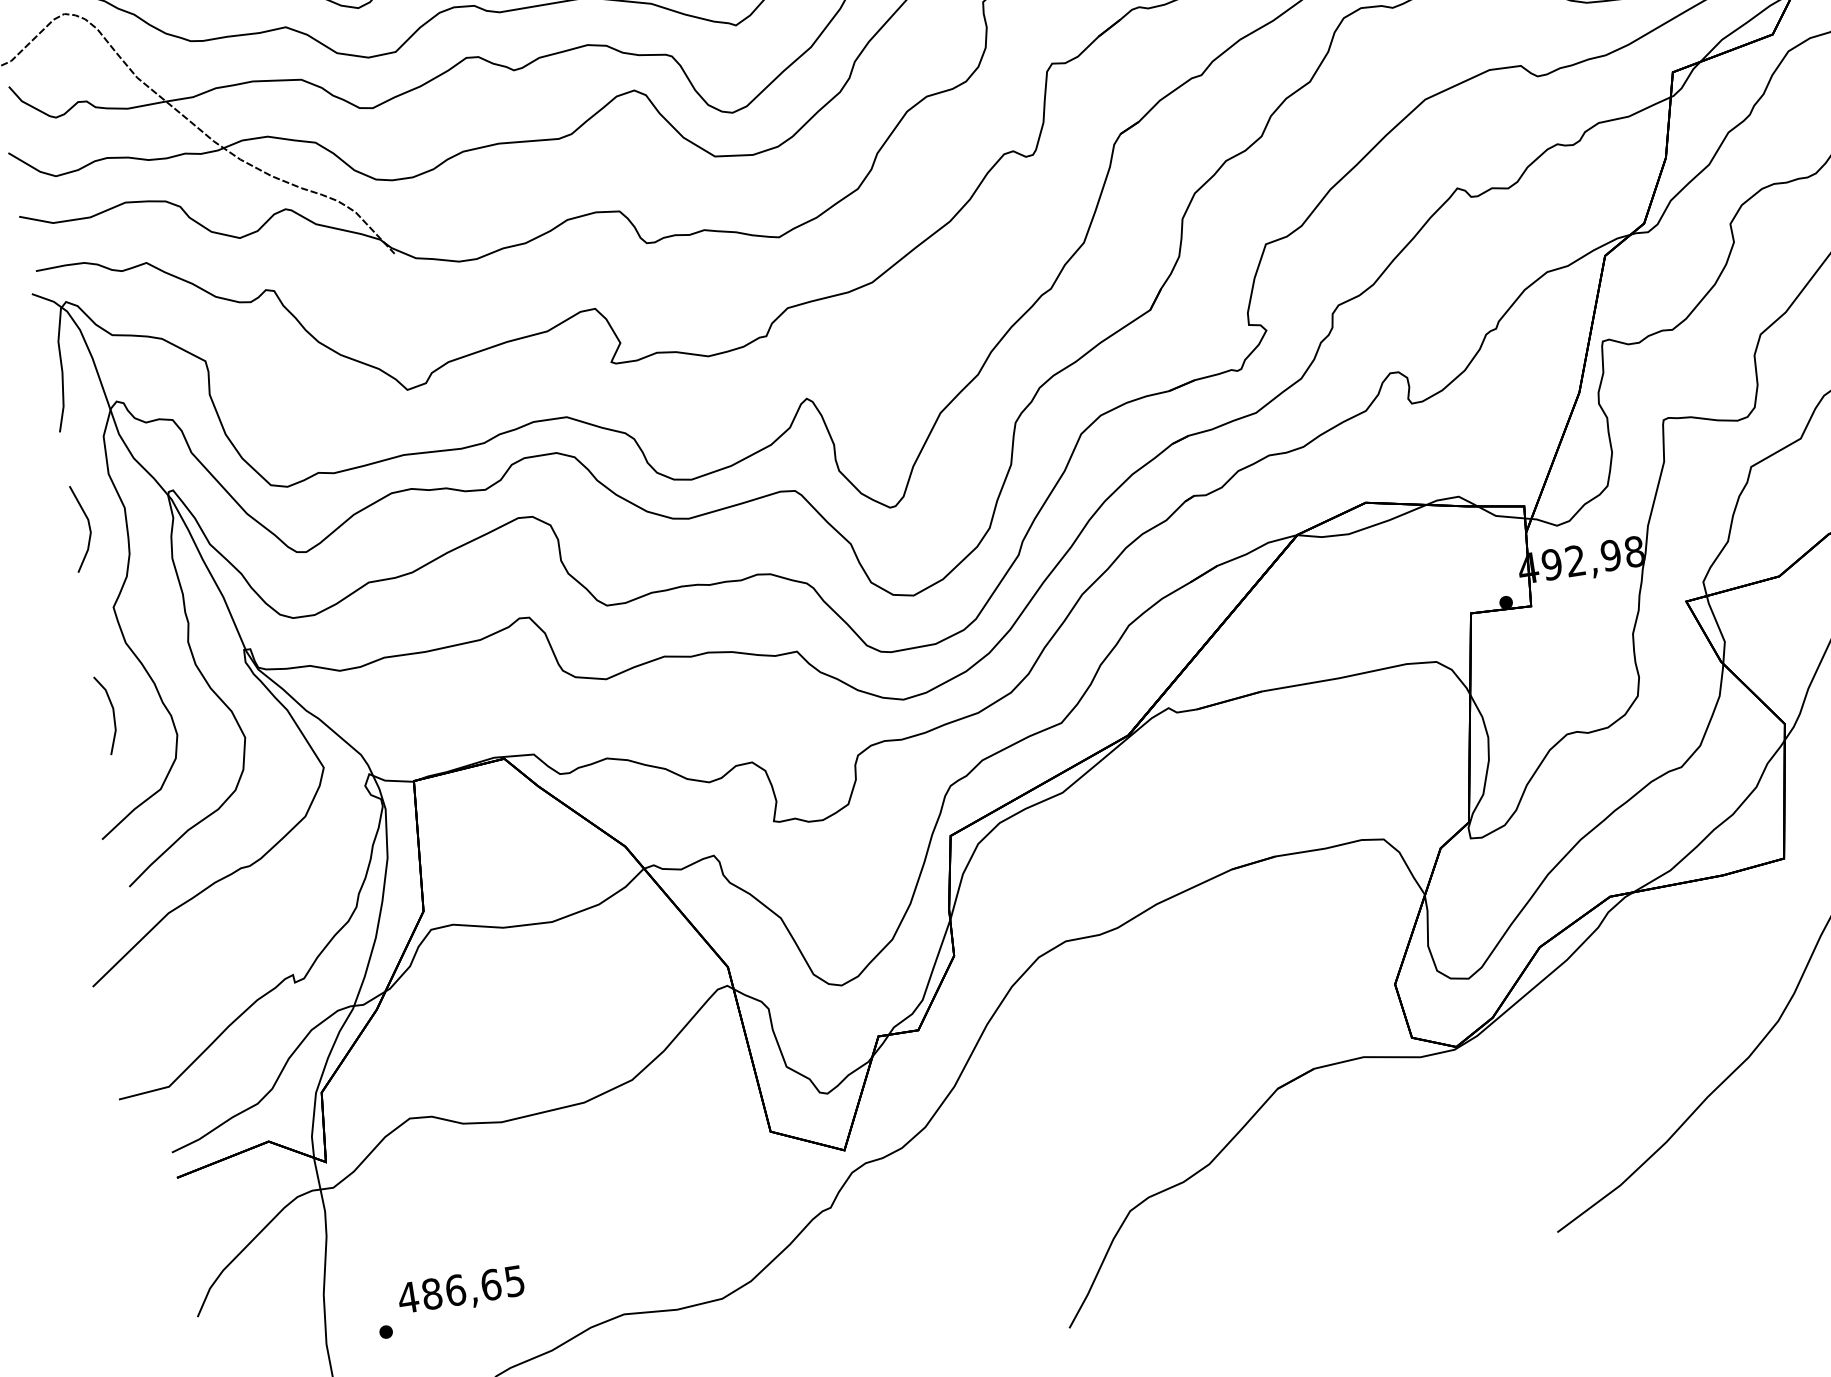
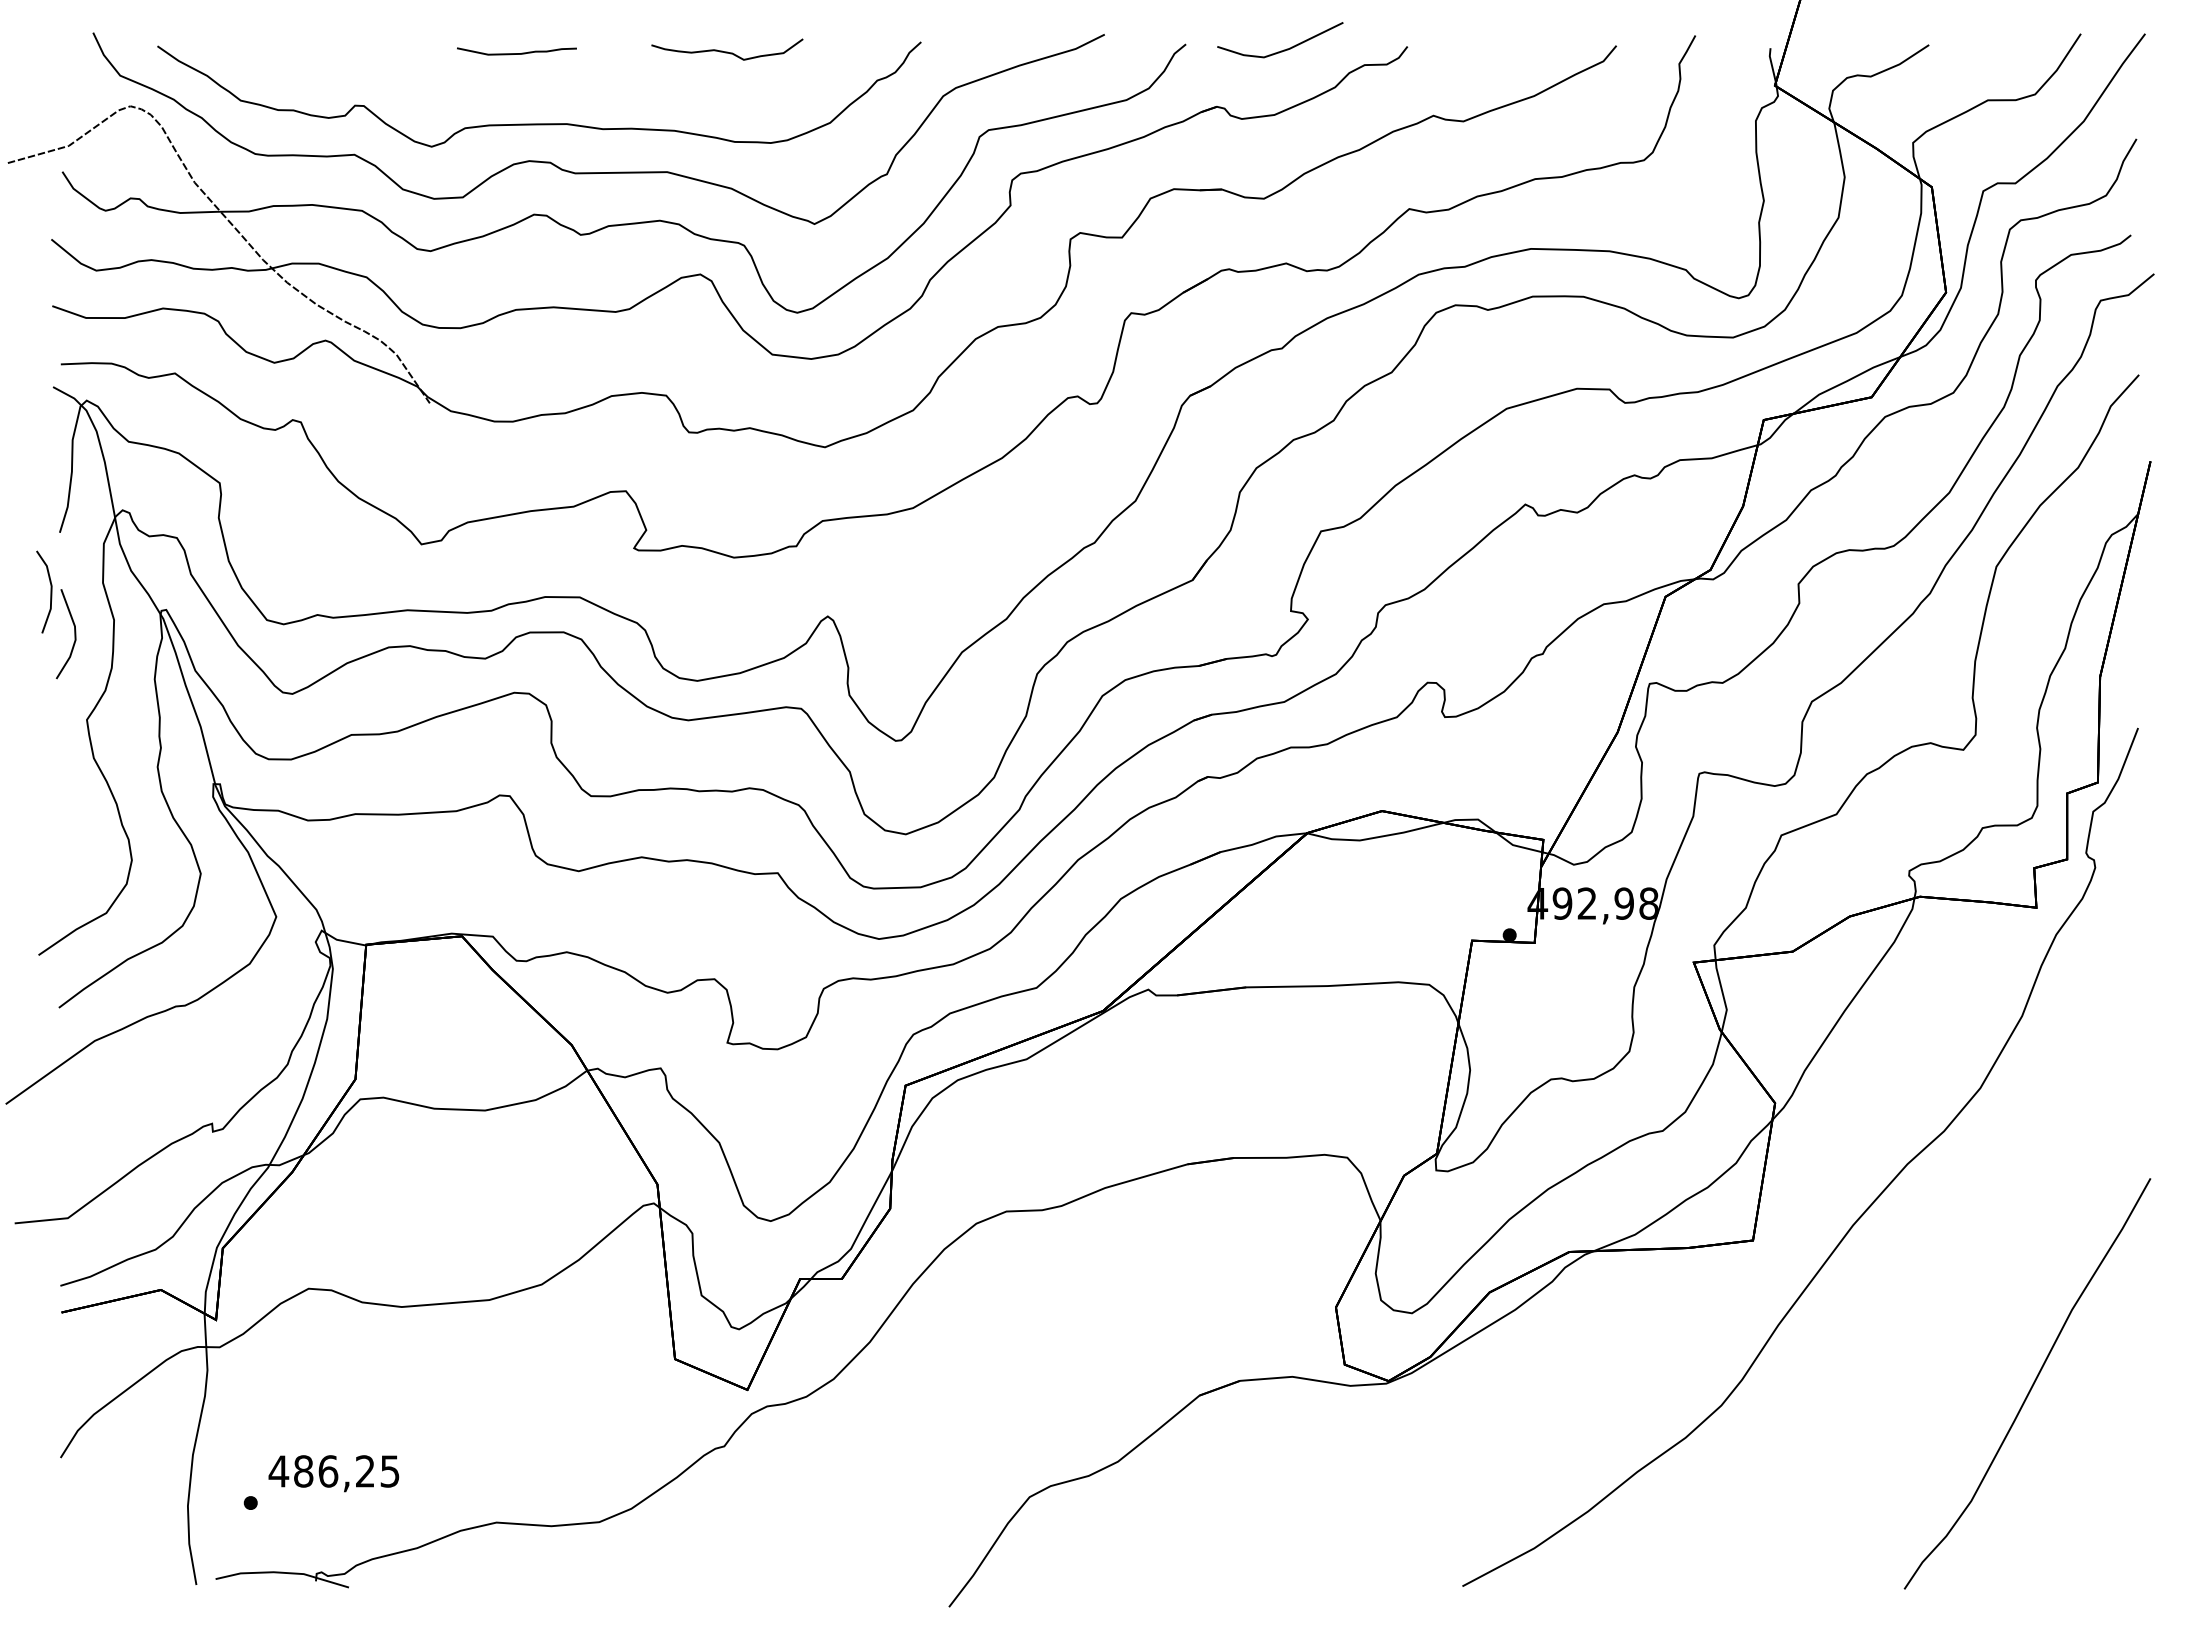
line: (112, 713) -> (50, 591), moved
text: (491, 1284) -> (365, 1471), 486,65 -> 486,25

